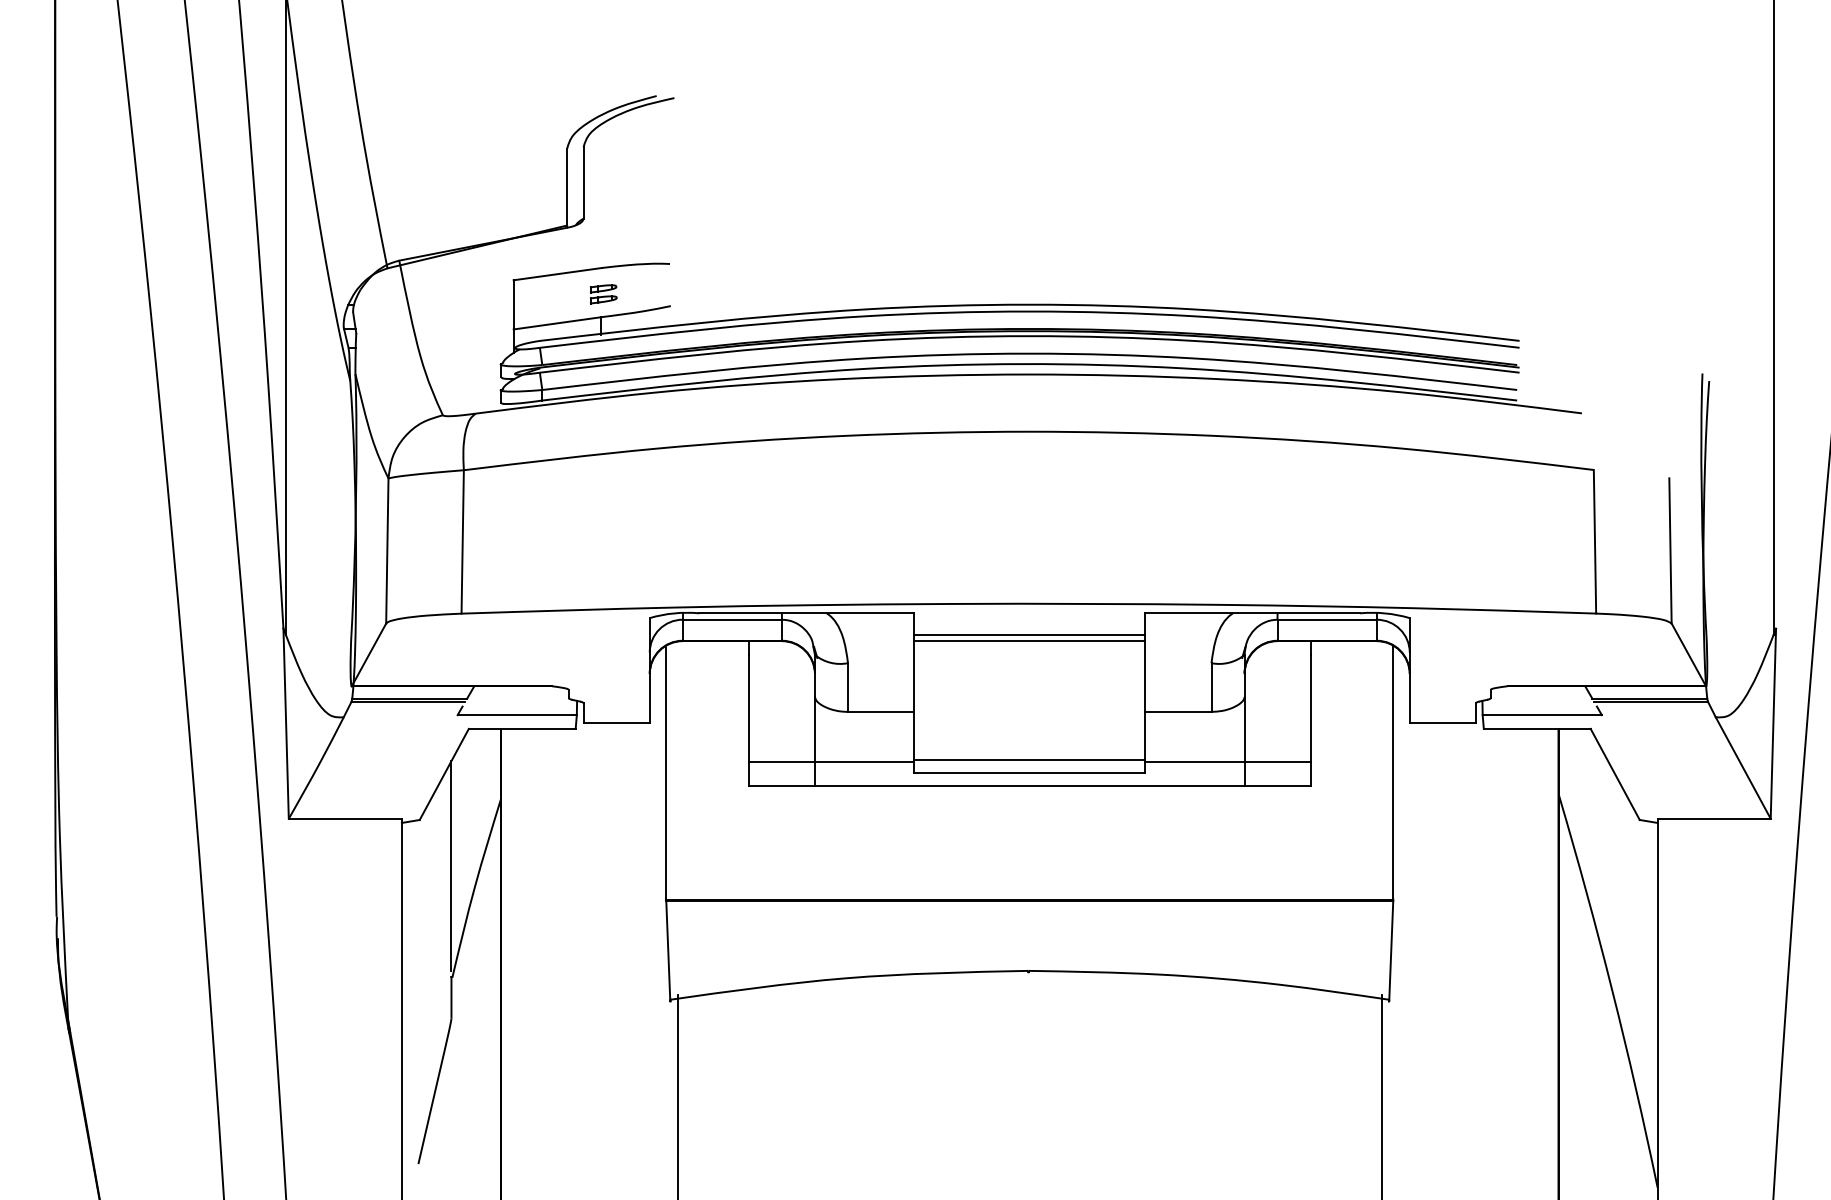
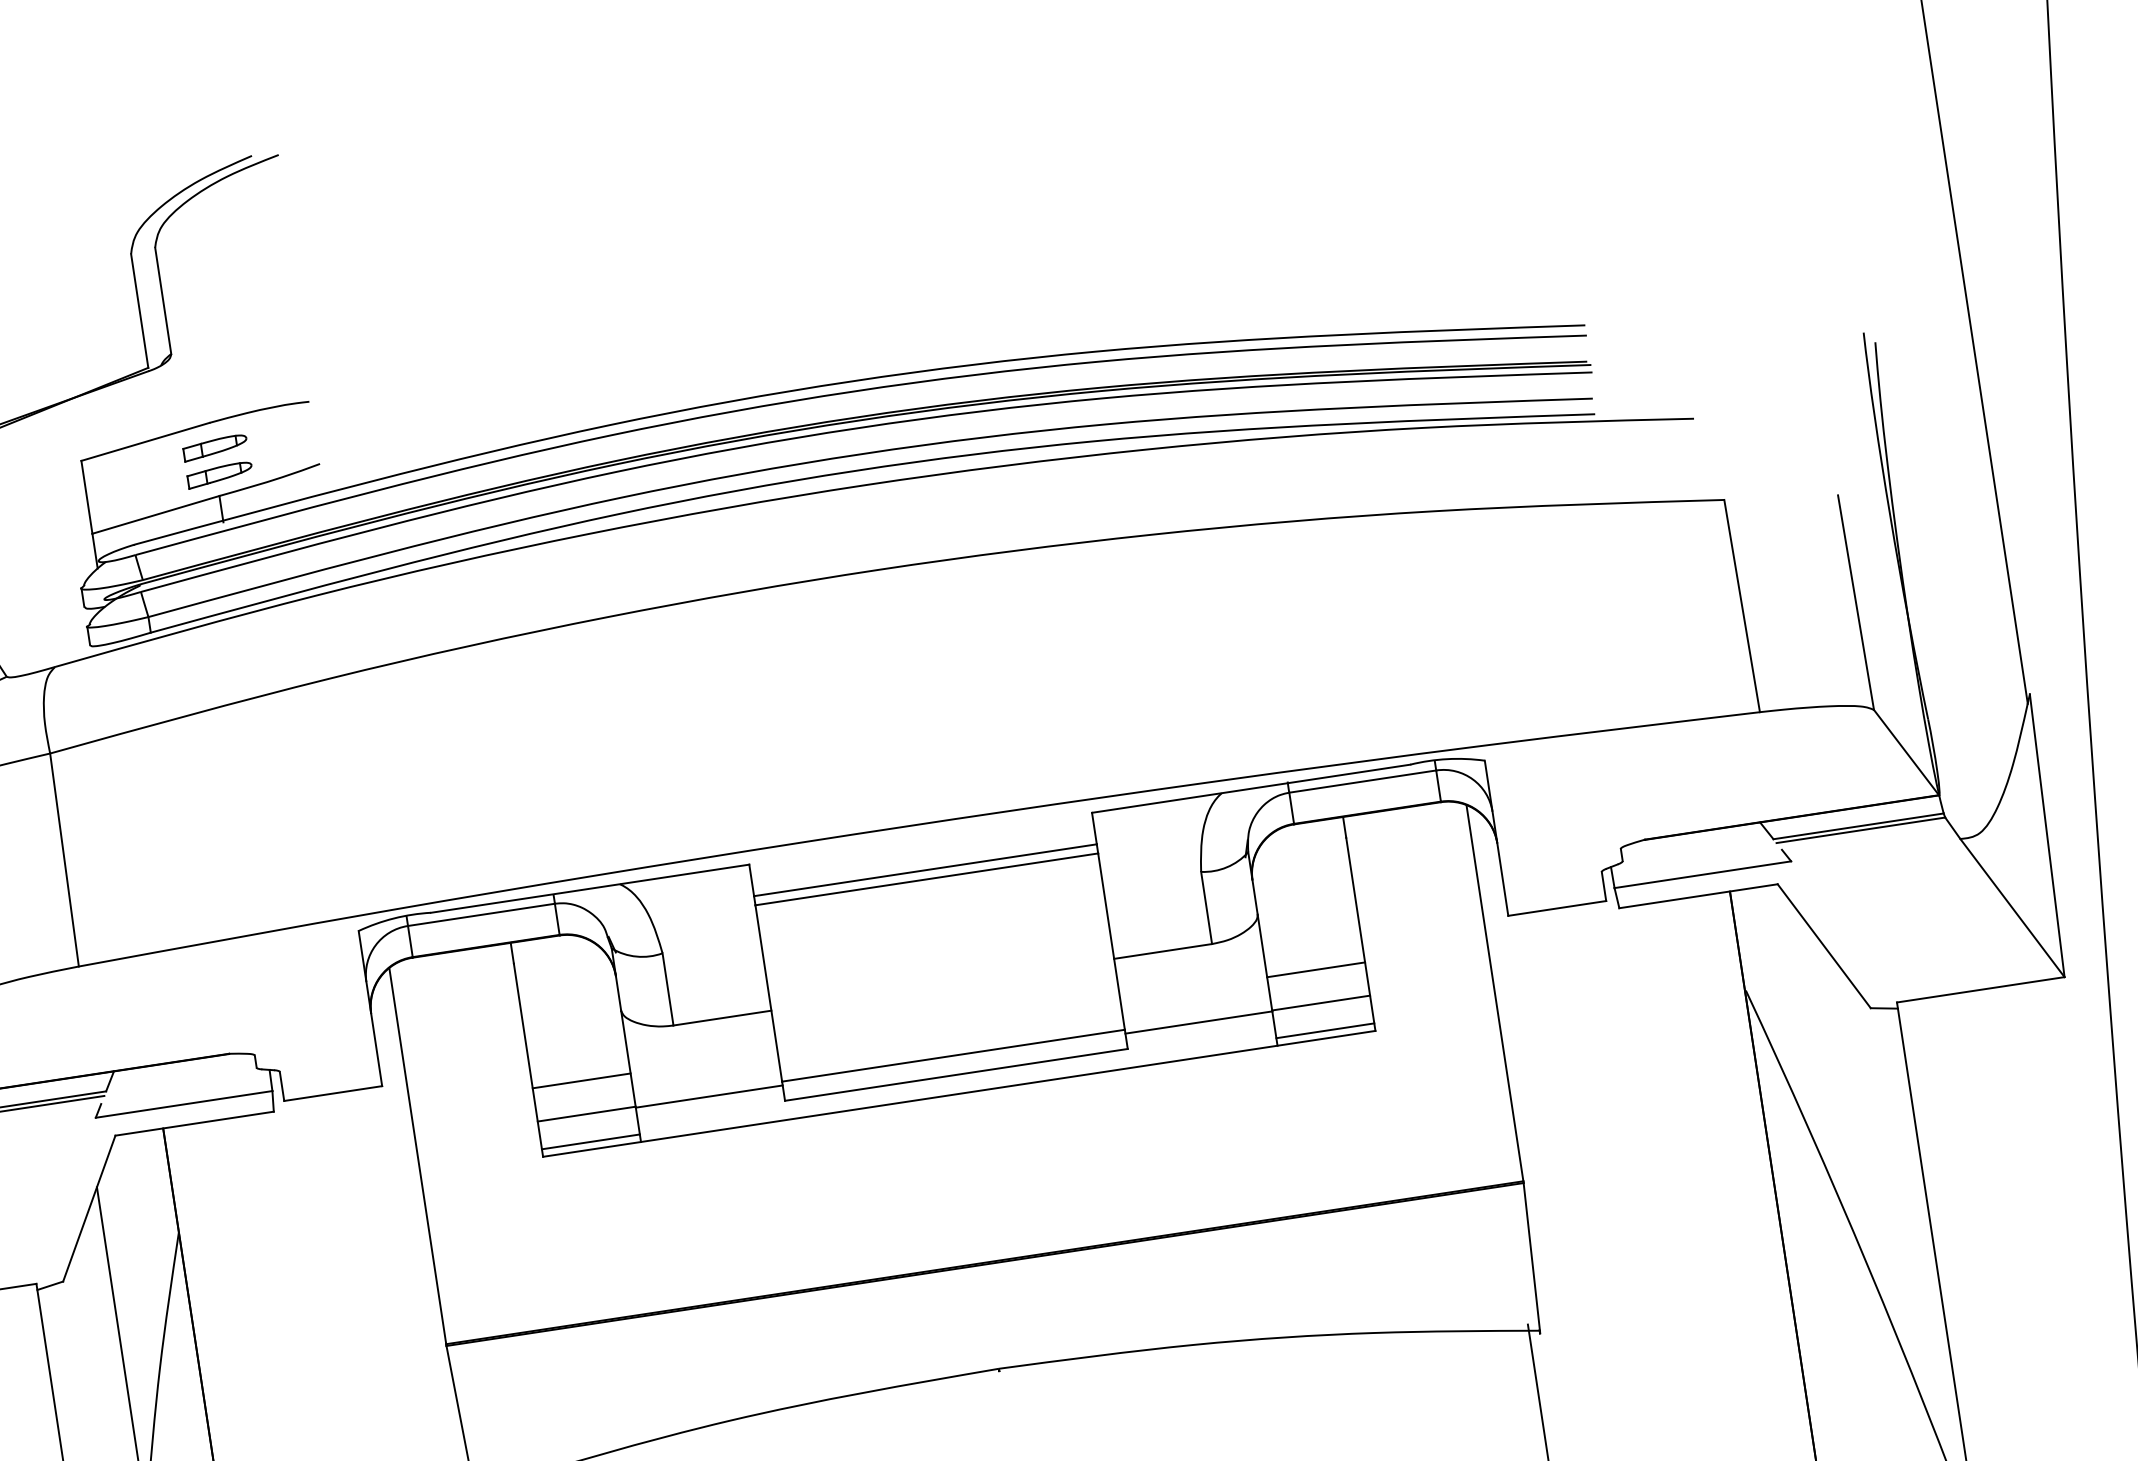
part: (603, 294) -> (217, 461), size x1.67
line: (781, 739) -> (581, 1081), added
line: (1277, 739) -> (1316, 970), added
line: (781, 780) -> (590, 1142), added
line: (1277, 780) -> (1325, 1030), added

